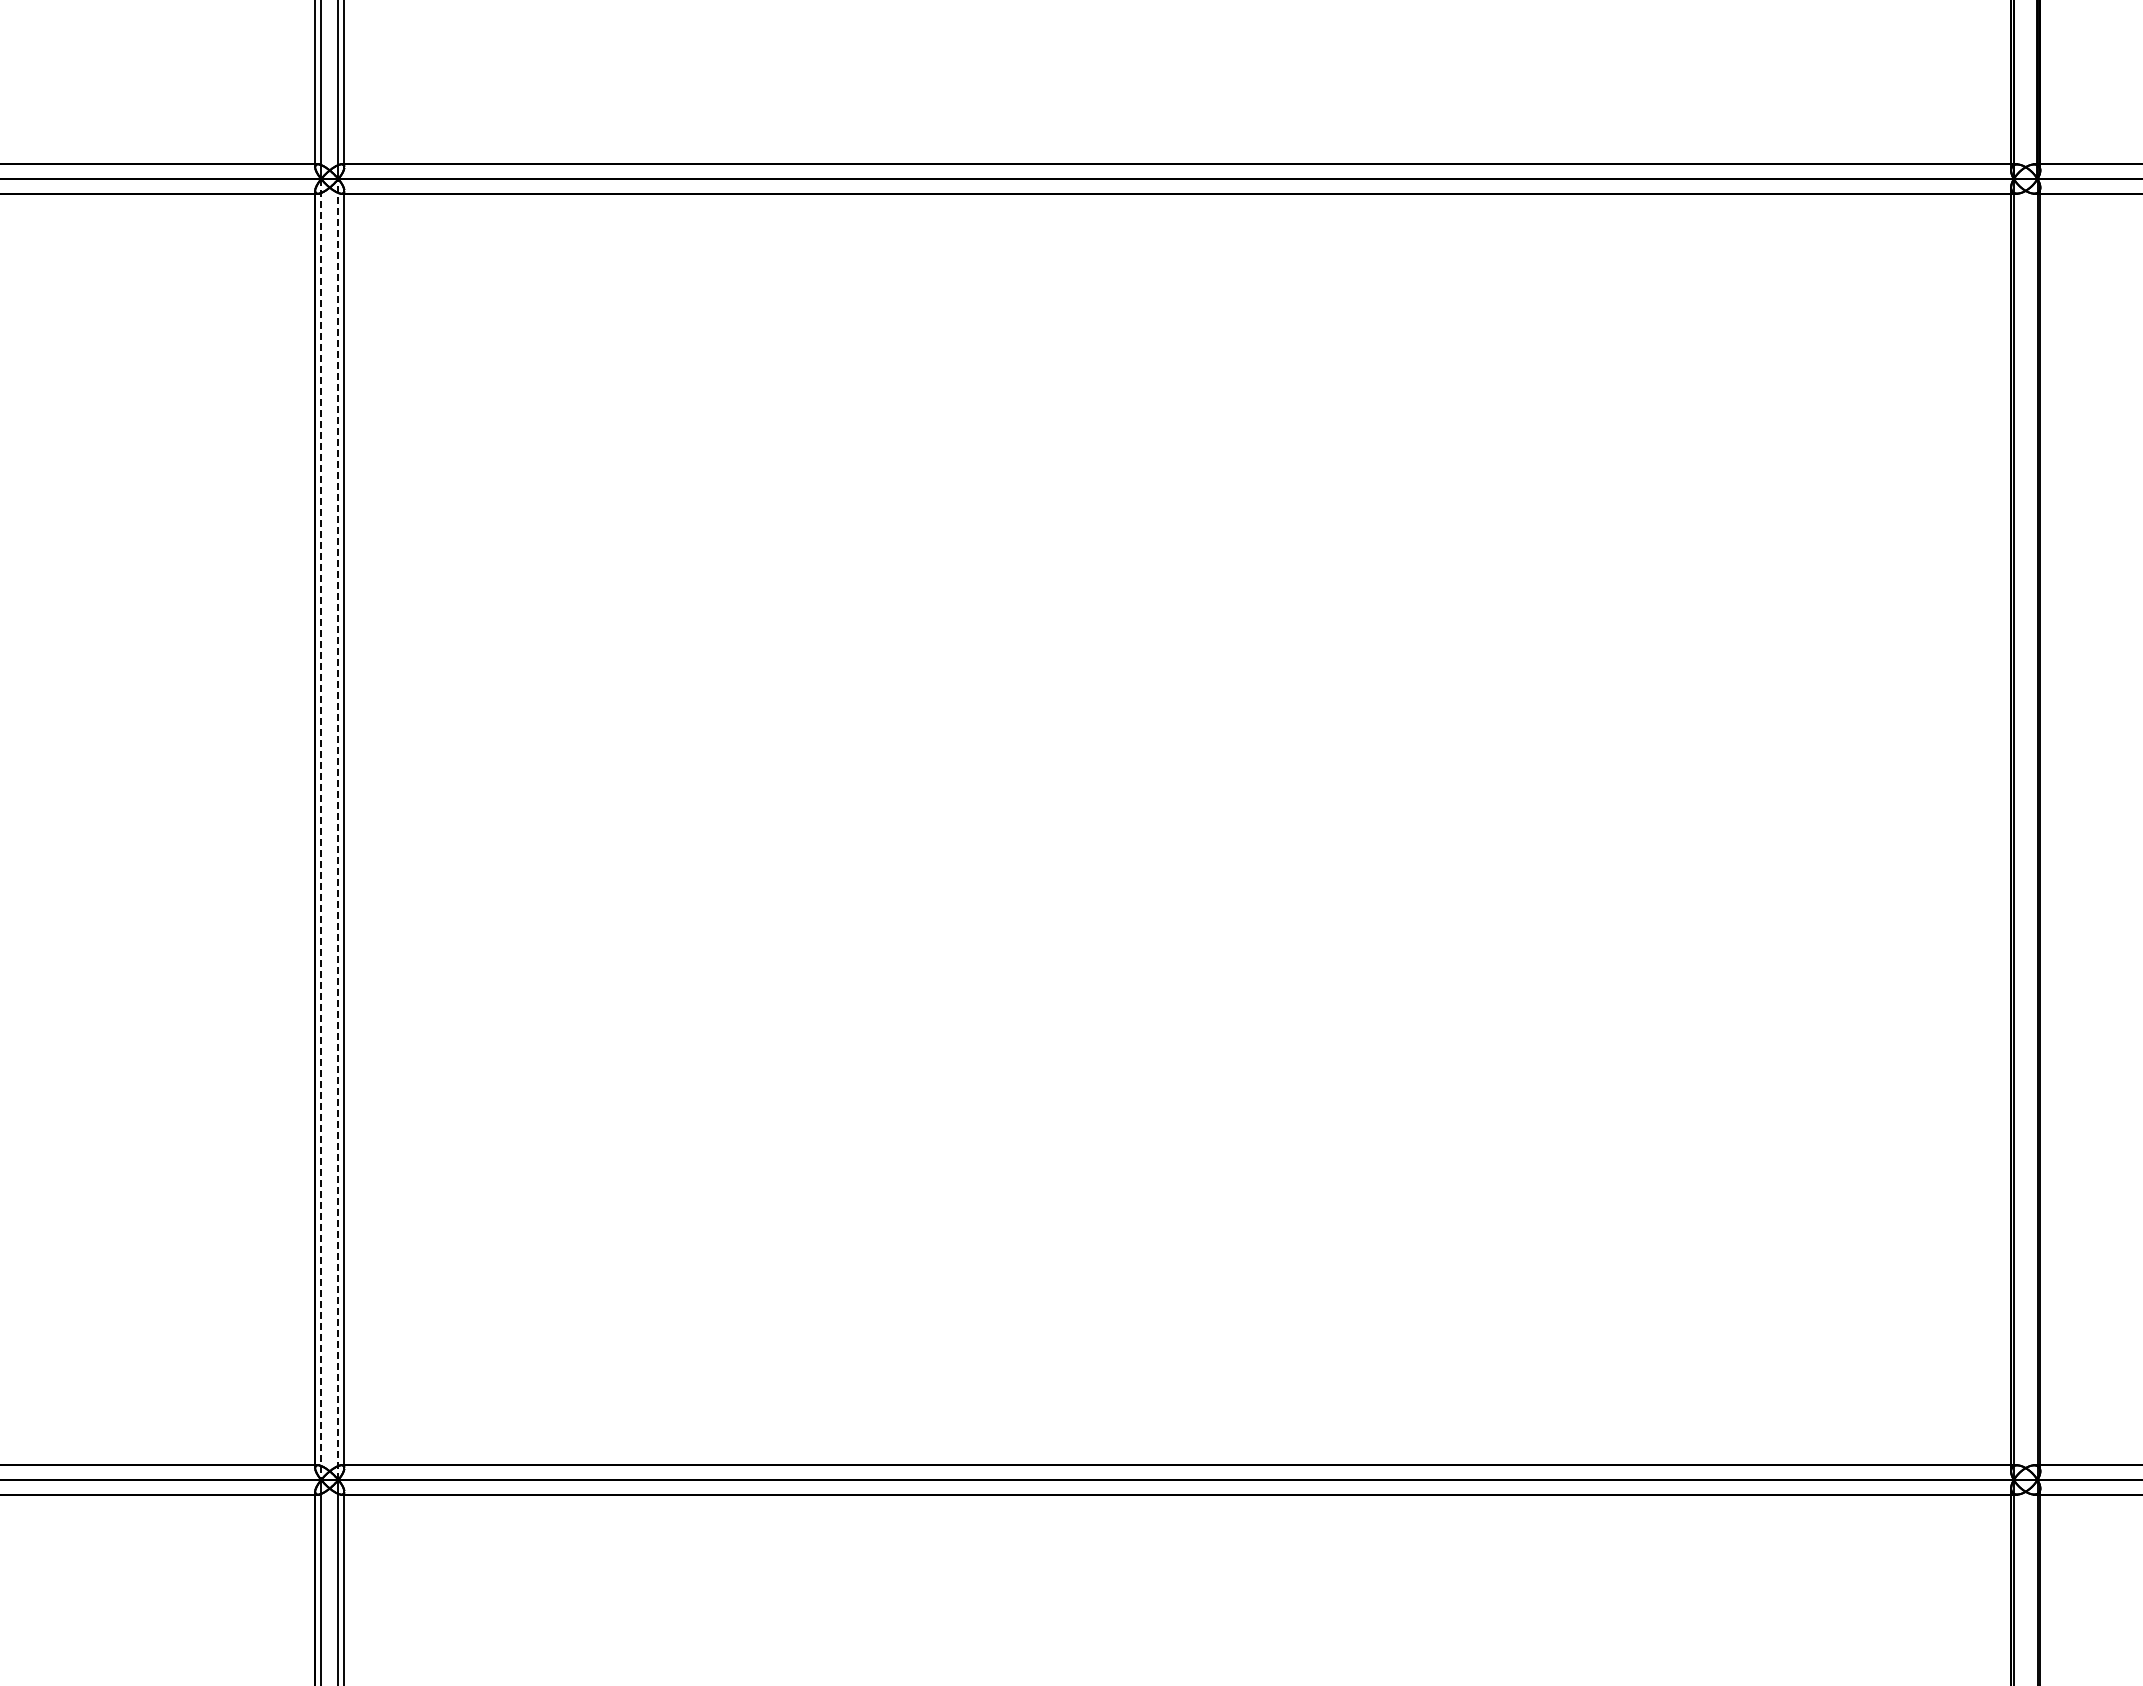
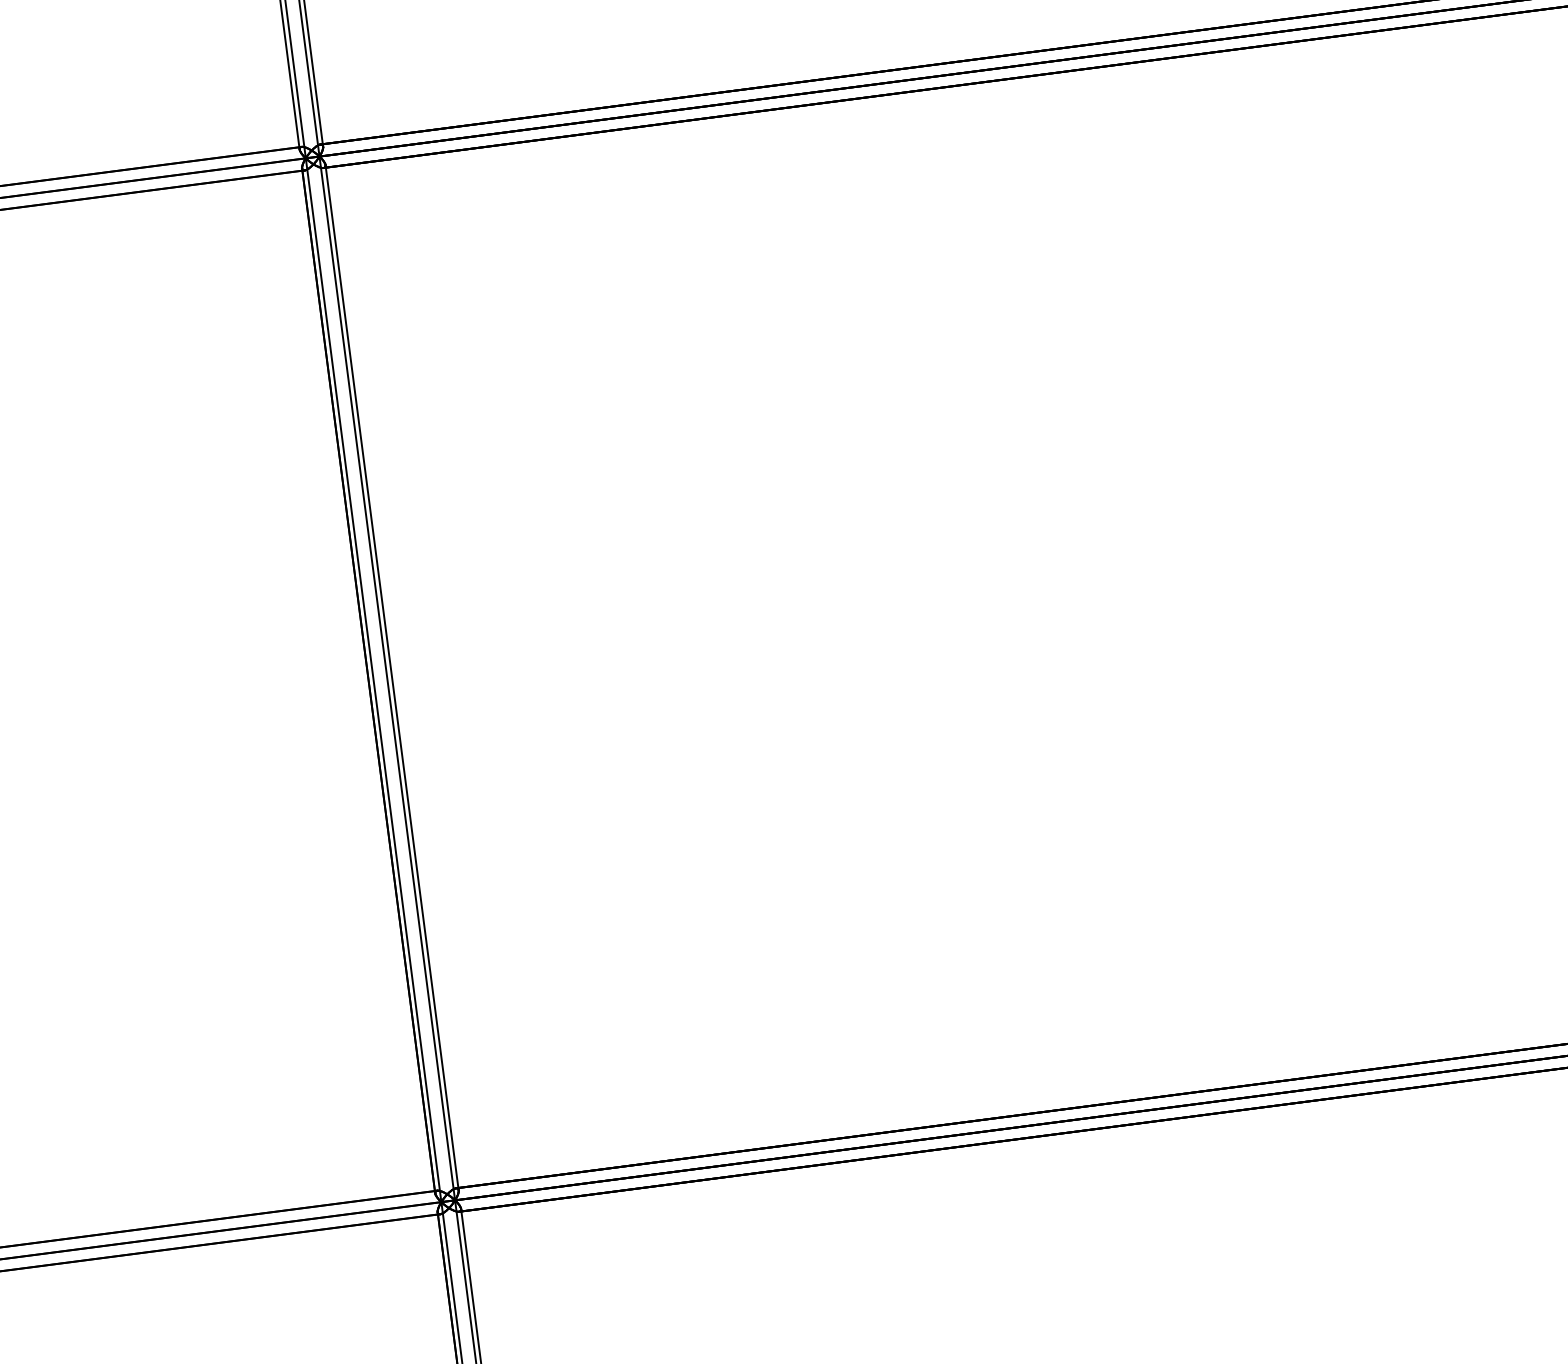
line: (338, 829) -> (387, 678), dashed -> solid
line: (321, 830) -> (373, 681), dashed -> solid

